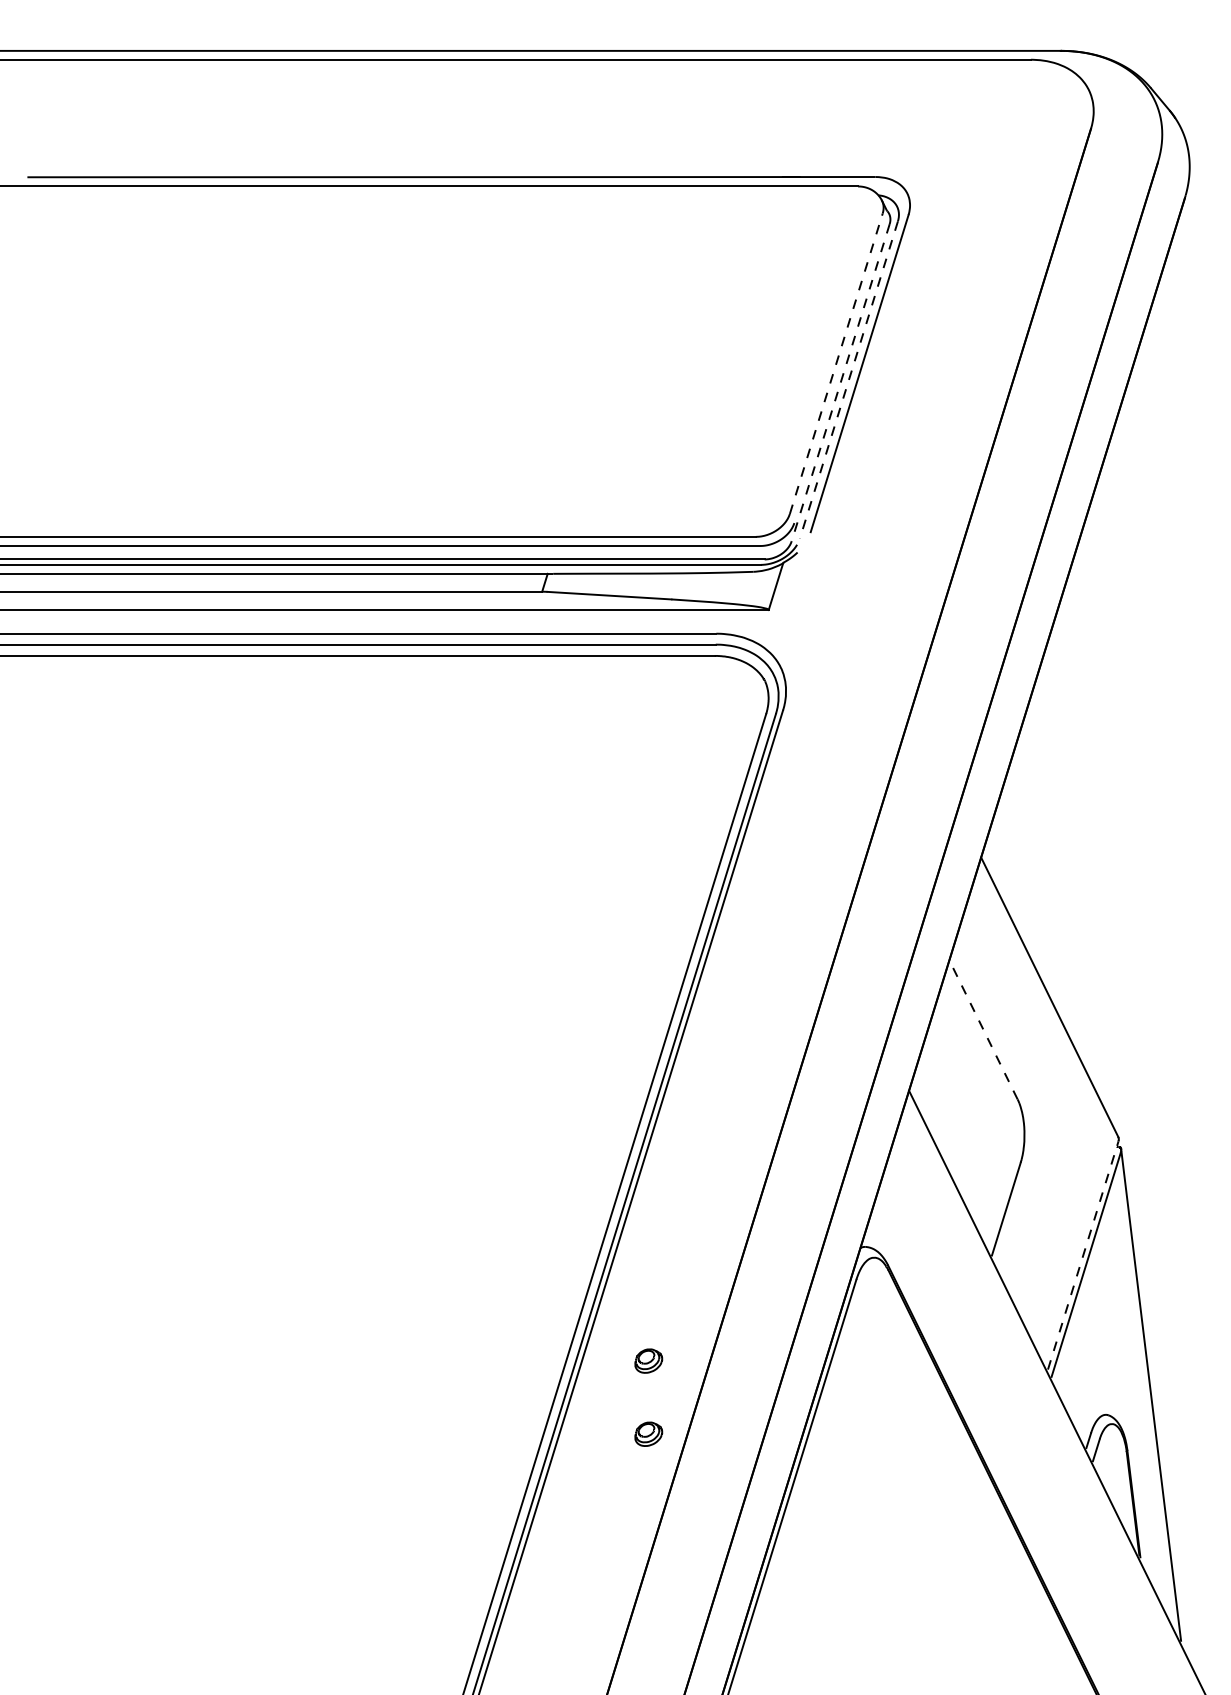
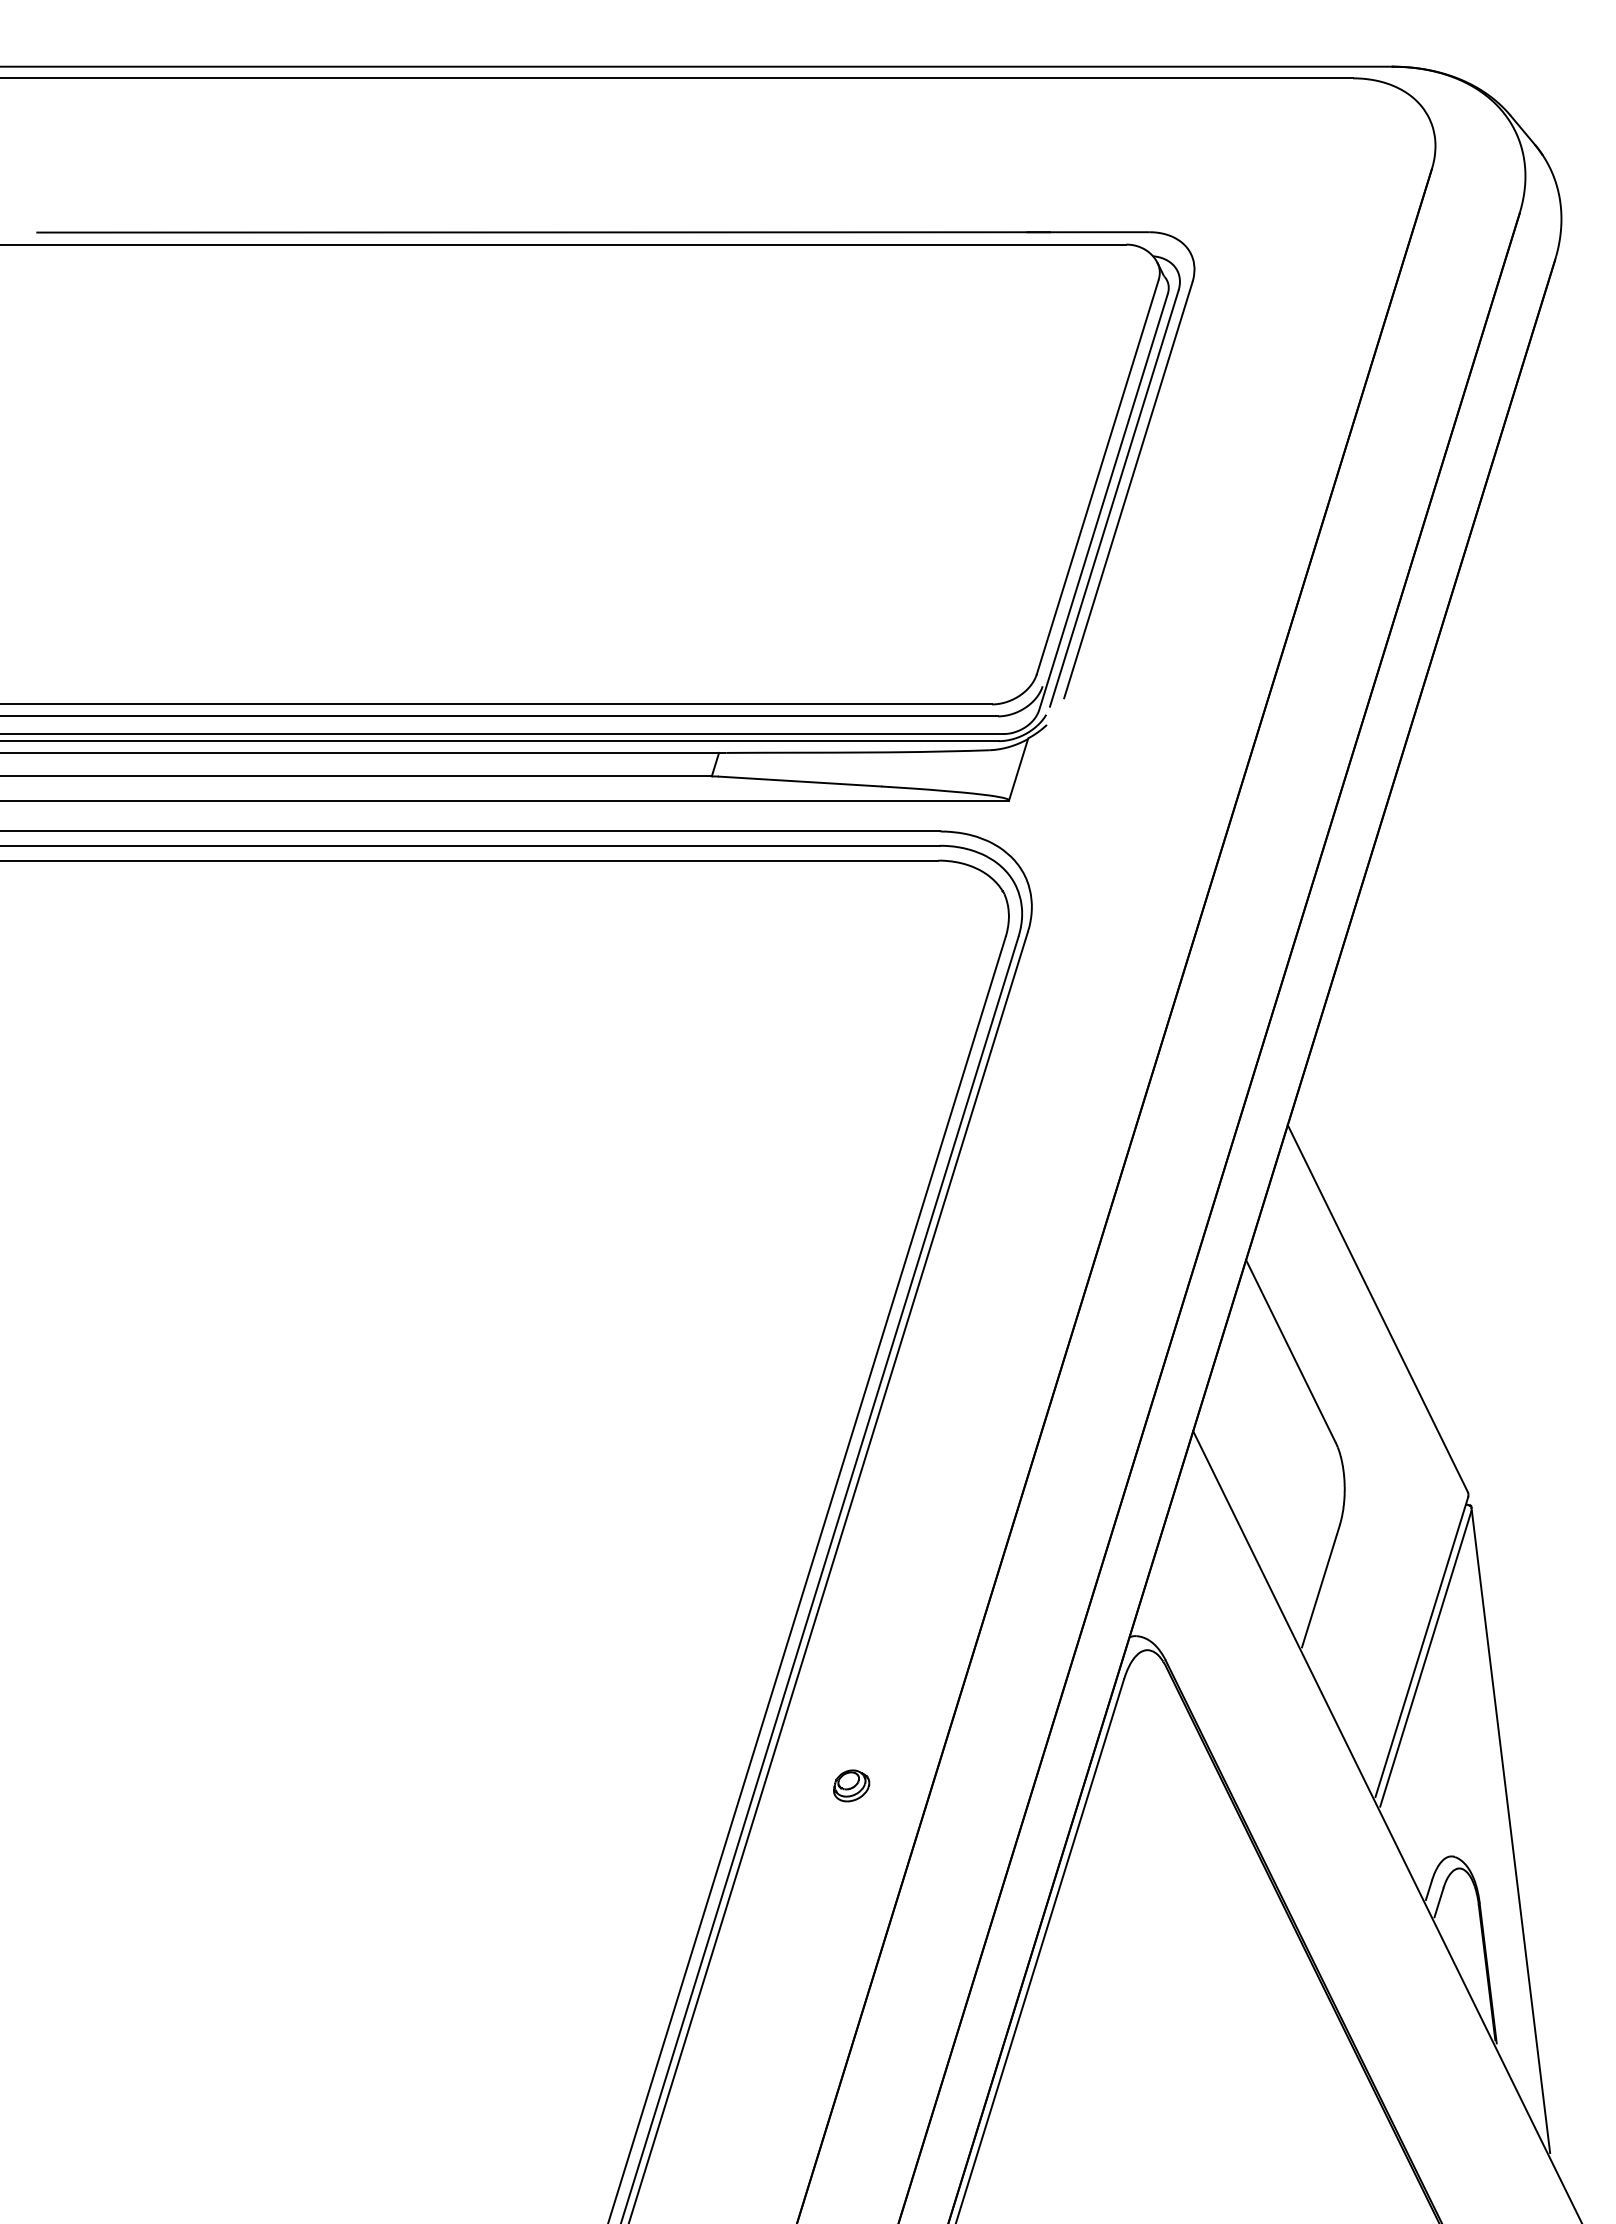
line: (836, 363) -> (1097, 476), dashed -> solid
line: (849, 379) -> (1114, 498), dashed -> solid
line: (840, 383) -> (1103, 502), dashed -> solid
line: (983, 1030) -> (1290, 1351), dashed -> solid
line: (1083, 1255) -> (1421, 1647), dashed -> solid
part: (648, 1433) -> (851, 1881), removed

